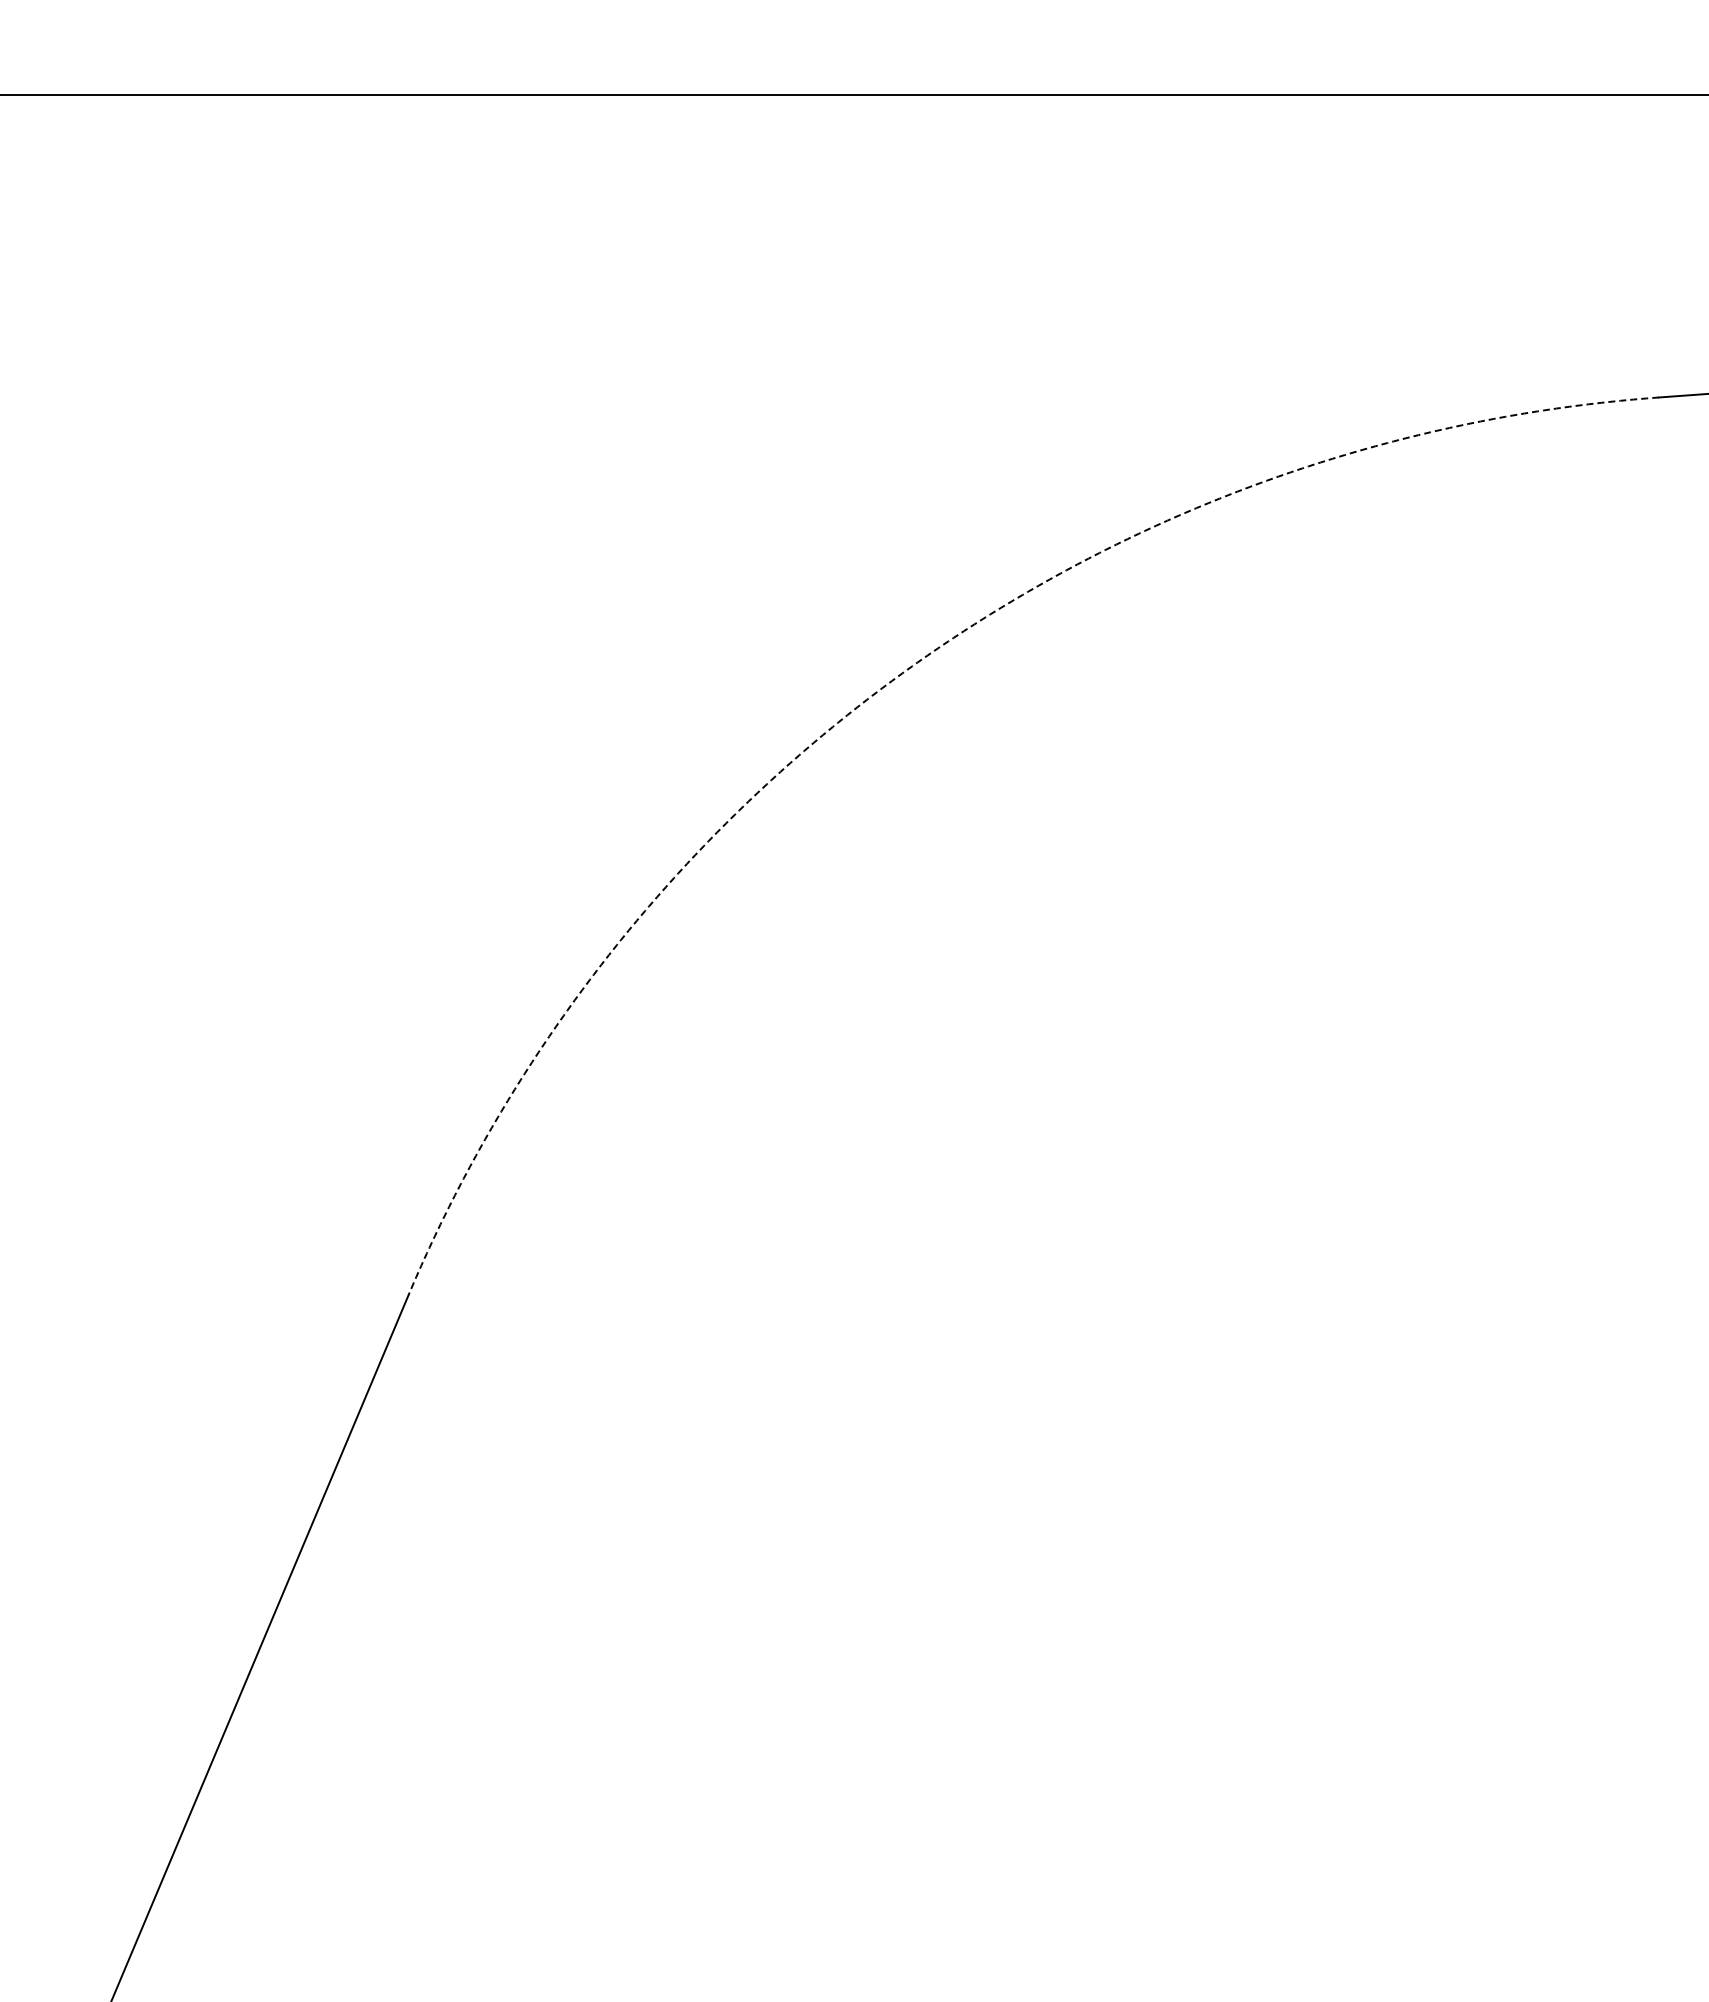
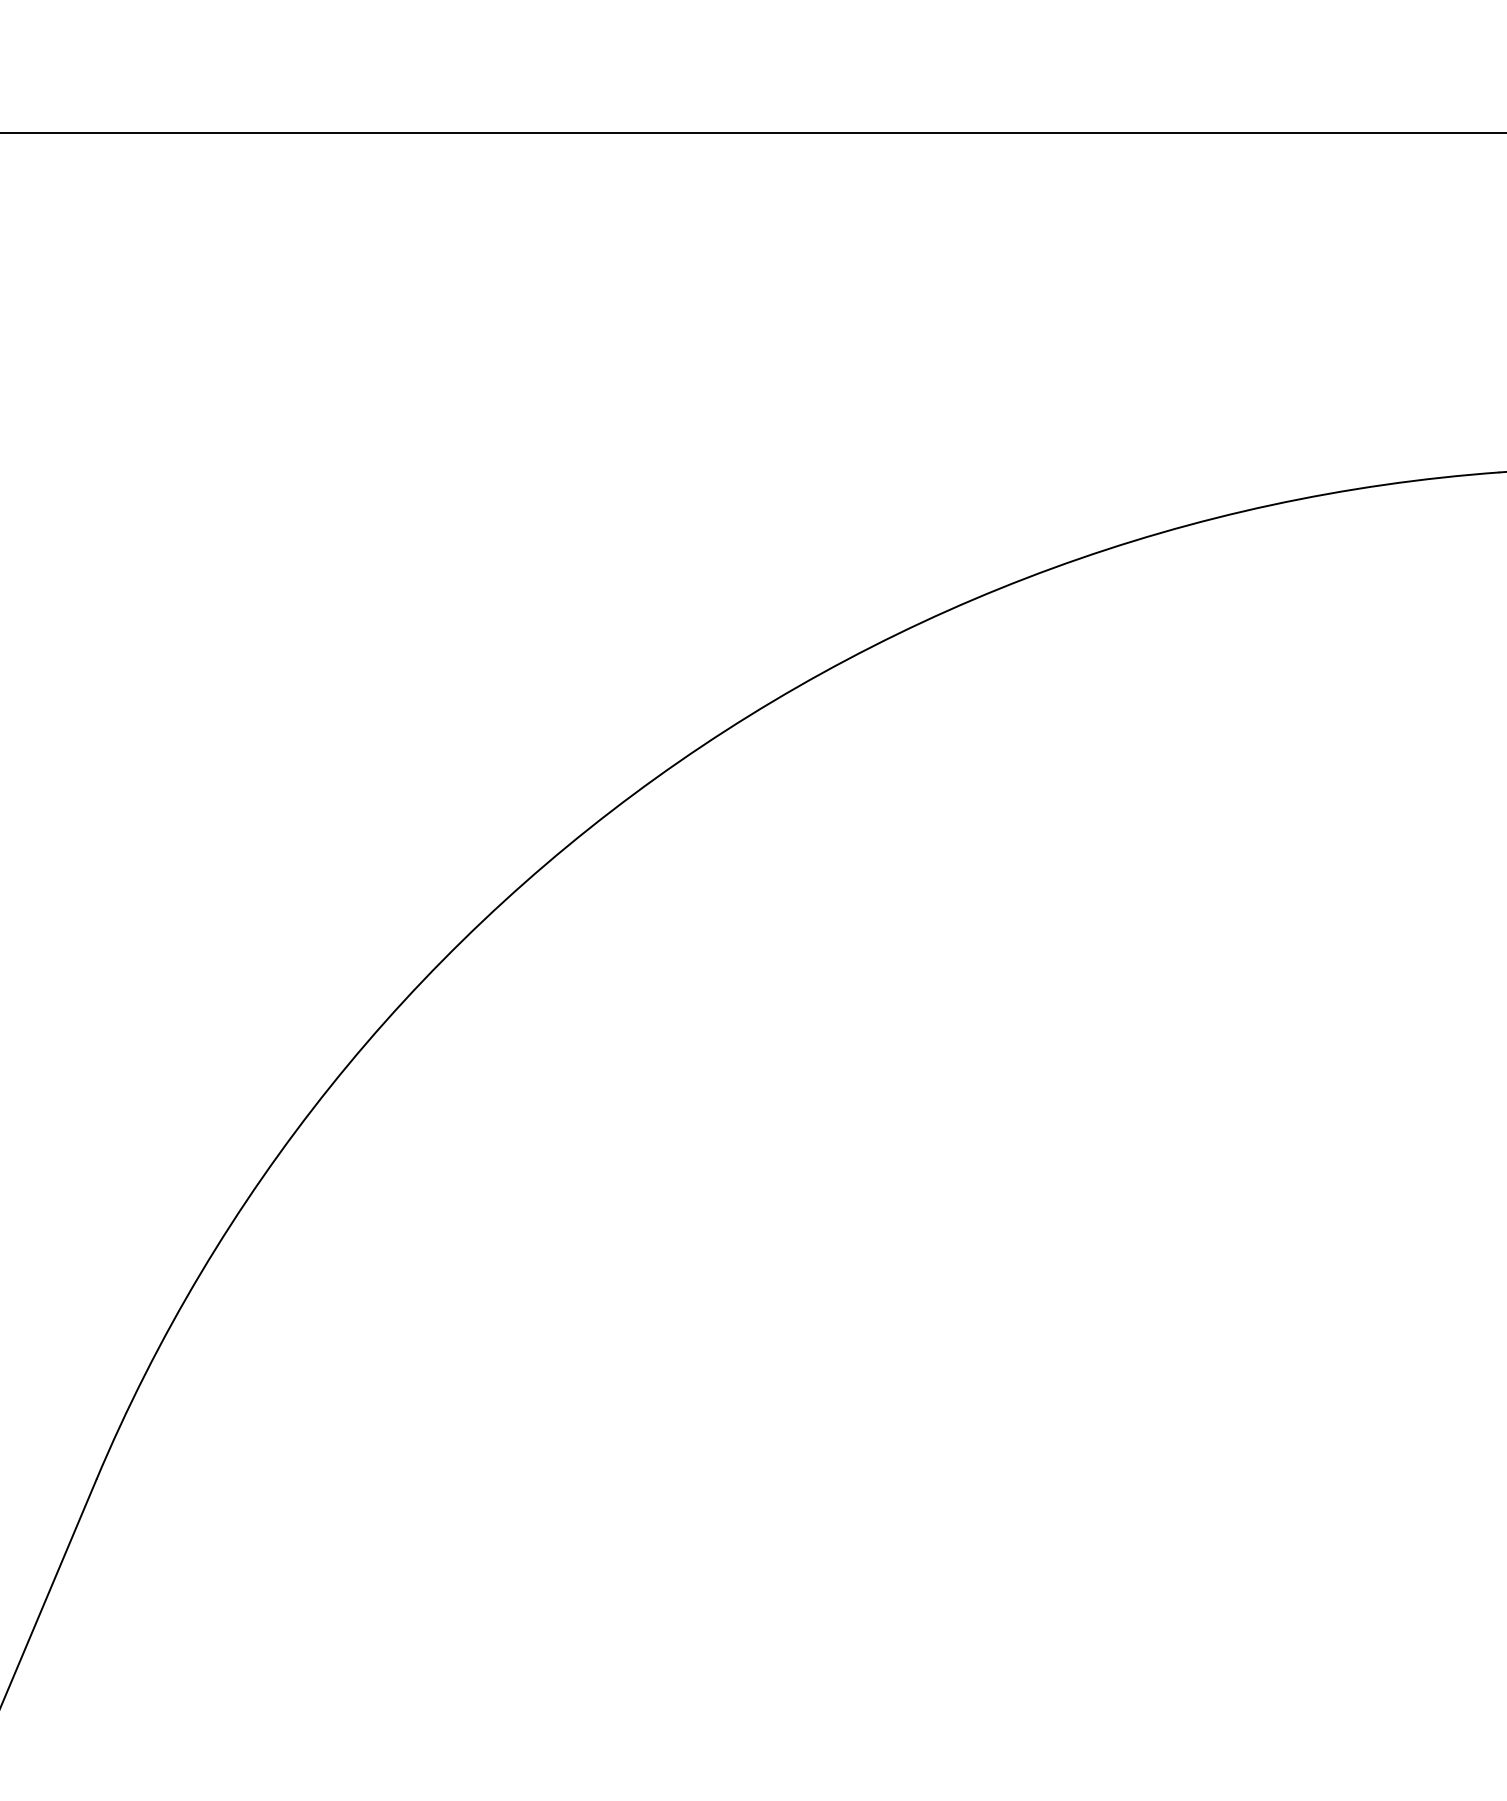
arc: (907, 669) -> (656, 777), dashed -> solid

